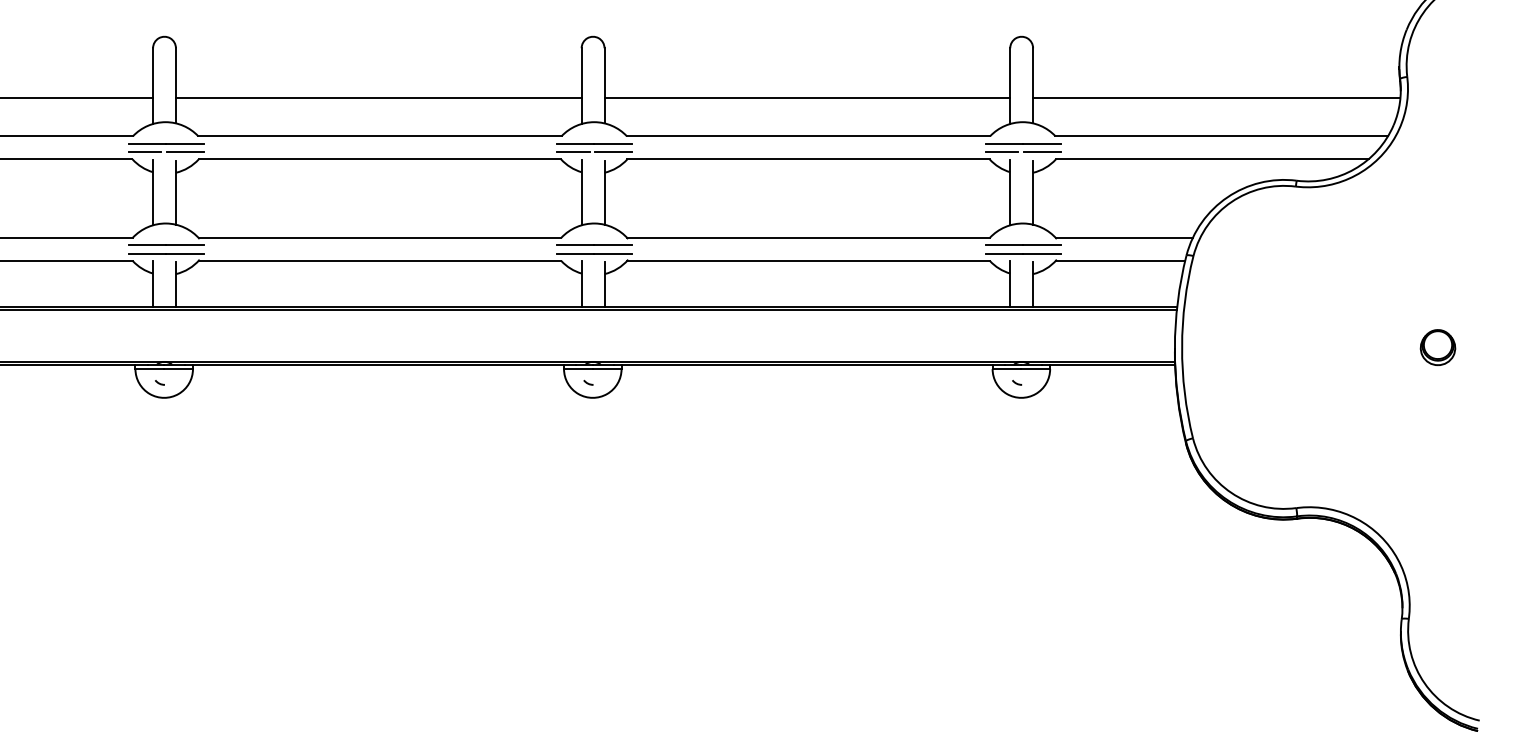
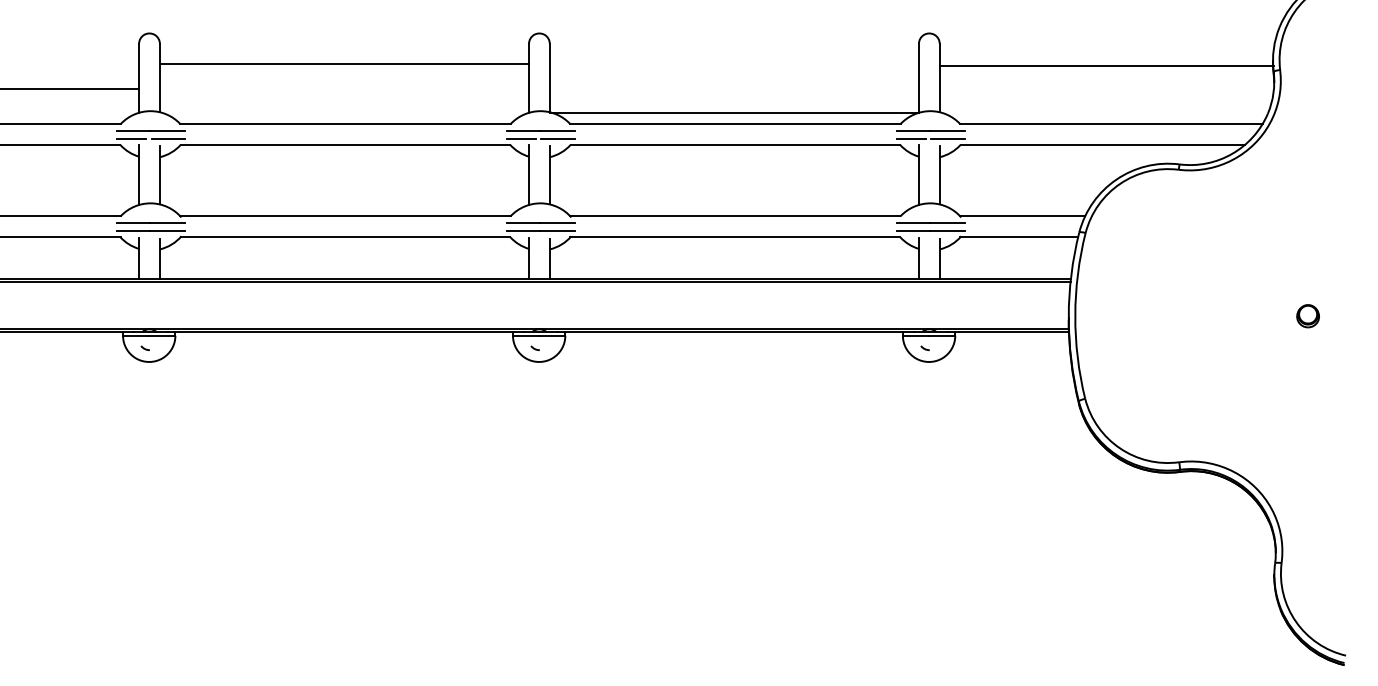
line: (378, 98) -> (344, 64), moved
line: (807, 98) -> (734, 113), moved
line: (1216, 98) -> (1106, 66), moved
part: (1437, 347) -> (1307, 316), size x0.7

